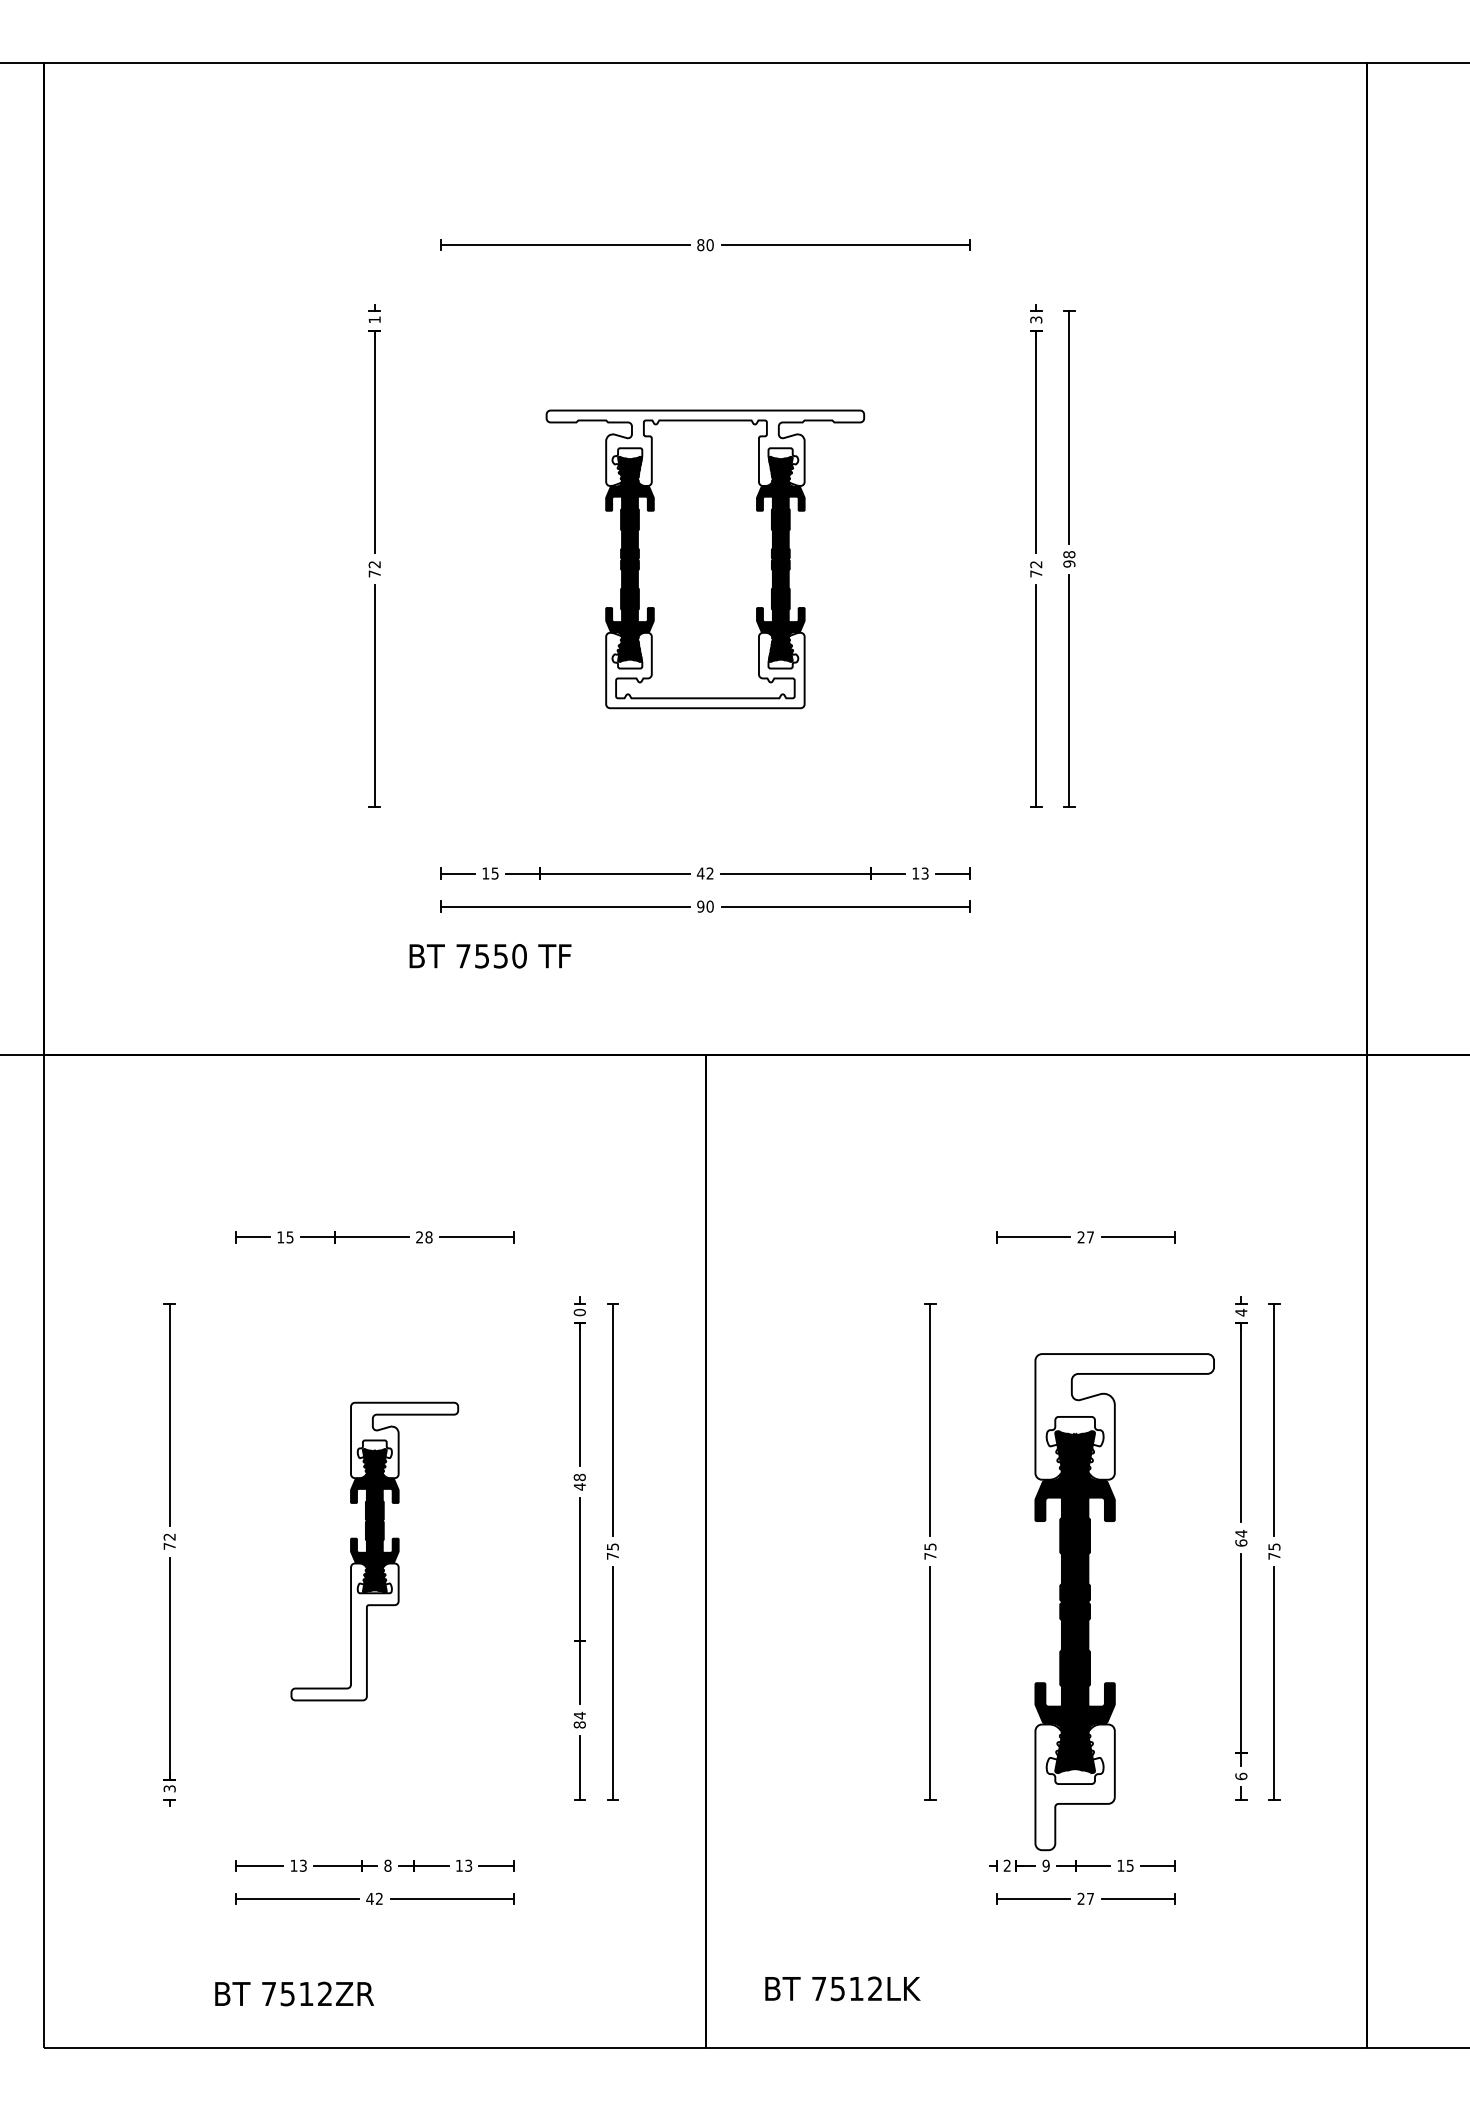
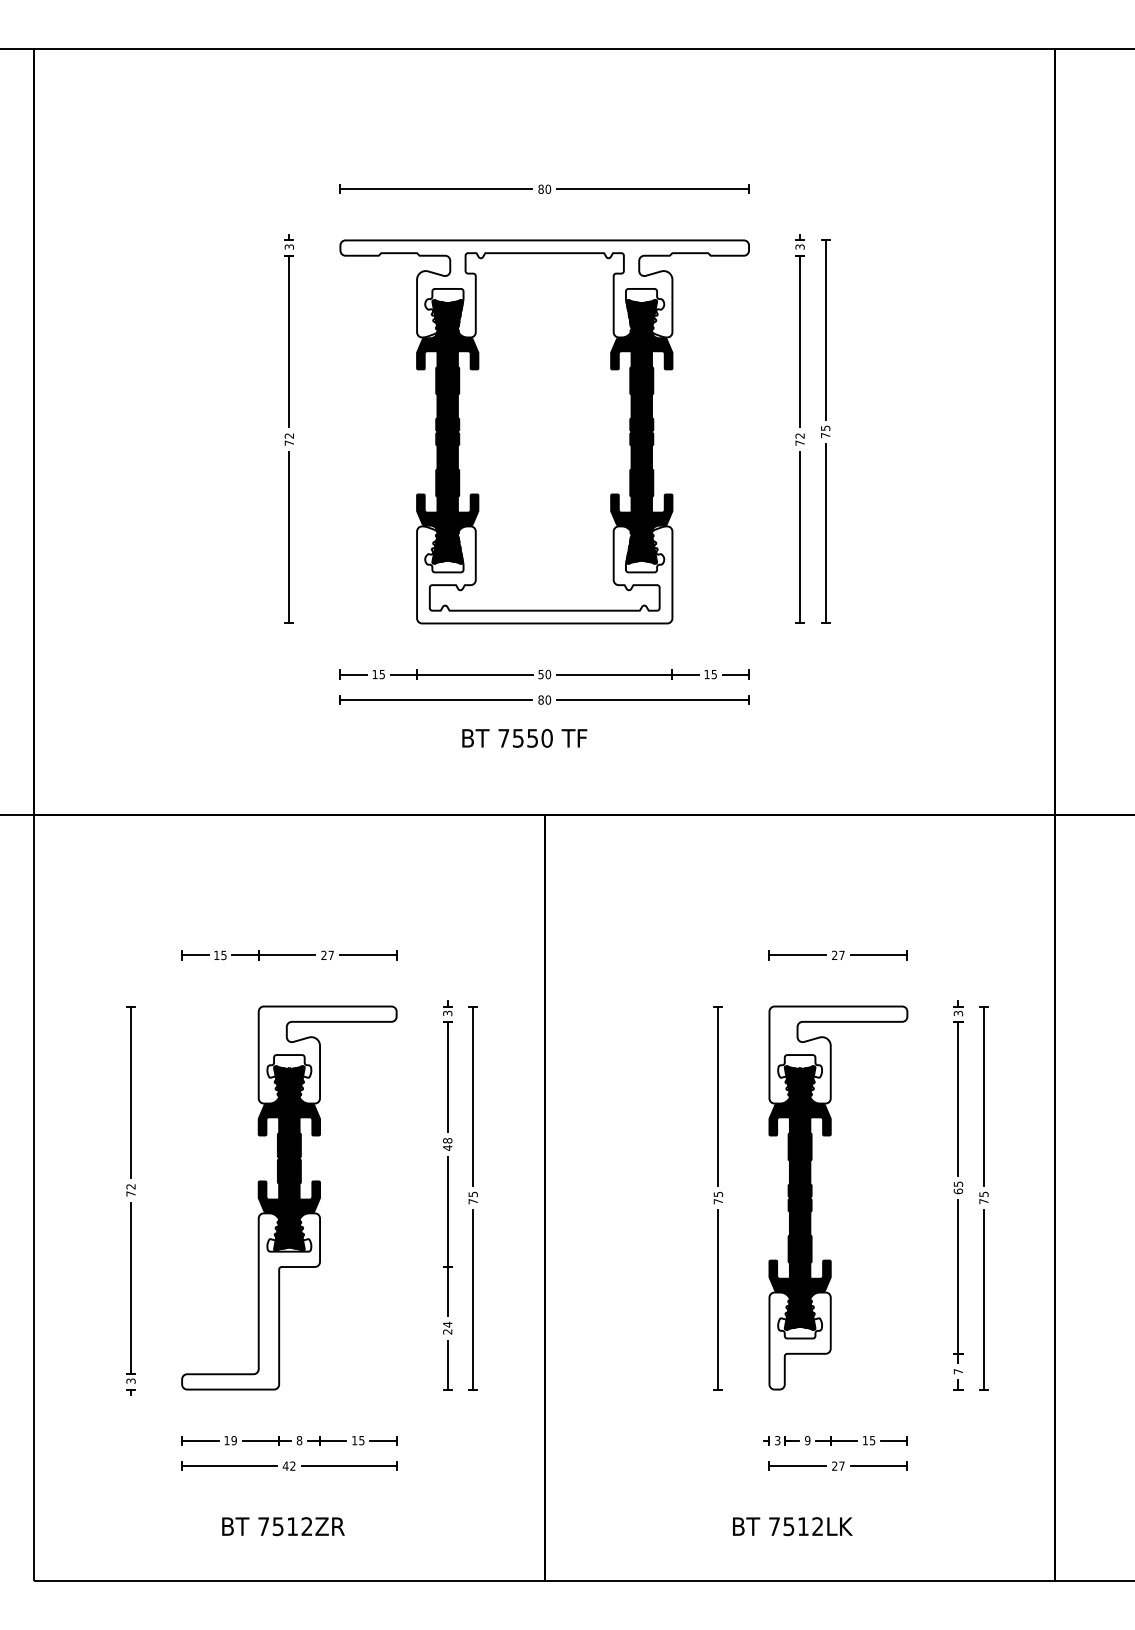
text: (374, 319) -> (289, 246), 1 -> 3
part: (705, 558) -> (544, 431), size x1.67
text: (1069, 558) -> (825, 431), 98 -> 75
text: (925, 872) -> (714, 673), 13 -> 15
text: (705, 873) -> (544, 674), 42 -> 50
text: (700, 905) -> (540, 699), 90 -> 80
text: (490, 956) -> (524, 738), moved
text: (429, 1237) -> (331, 955), 28 -> 27
text: (579, 1312) -> (447, 1013), 0 -> 3
text: (1241, 1312) -> (958, 1013), 4 -> 3
text: (1241, 1534) -> (958, 1184), 64 -> 65
part: (374, 1550) -> (289, 1197), size x1.67
part: (1091, 1600) -> (812, 1196), moved
text: (579, 1724) -> (447, 1331), 84 -> 24
text: (1241, 1776) -> (958, 1371), 6 -> 7
text: (468, 1864) -> (361, 1439), 13 -> 15
text: (302, 1865) -> (233, 1440), 13 -> 19
text: (1006, 1865) -> (777, 1440), 2 -> 3
text: (842, 1988) -> (792, 1526), moved
text: (294, 1993) -> (283, 1526), moved

